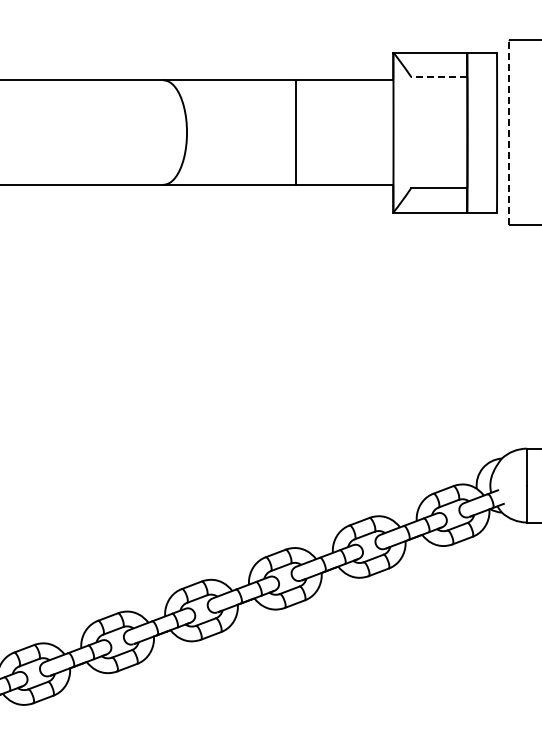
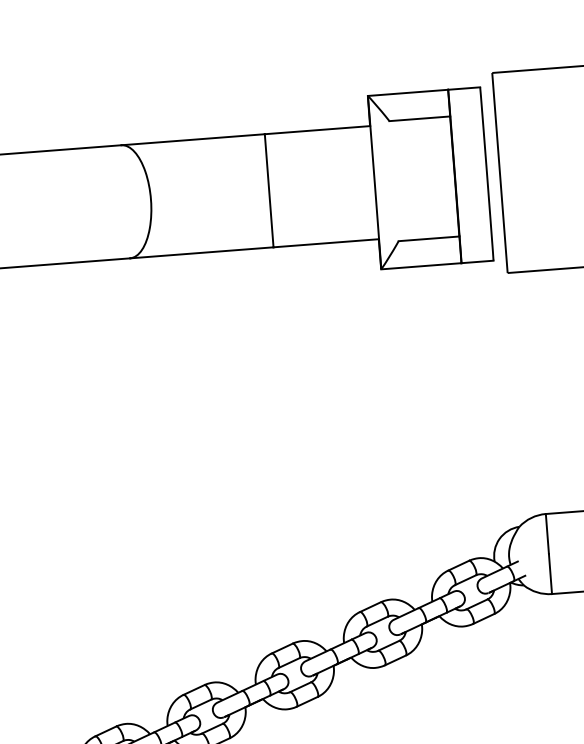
line: (438, 77) -> (418, 119), dashed -> solid
line: (509, 132) -> (500, 172), dashed -> solid

